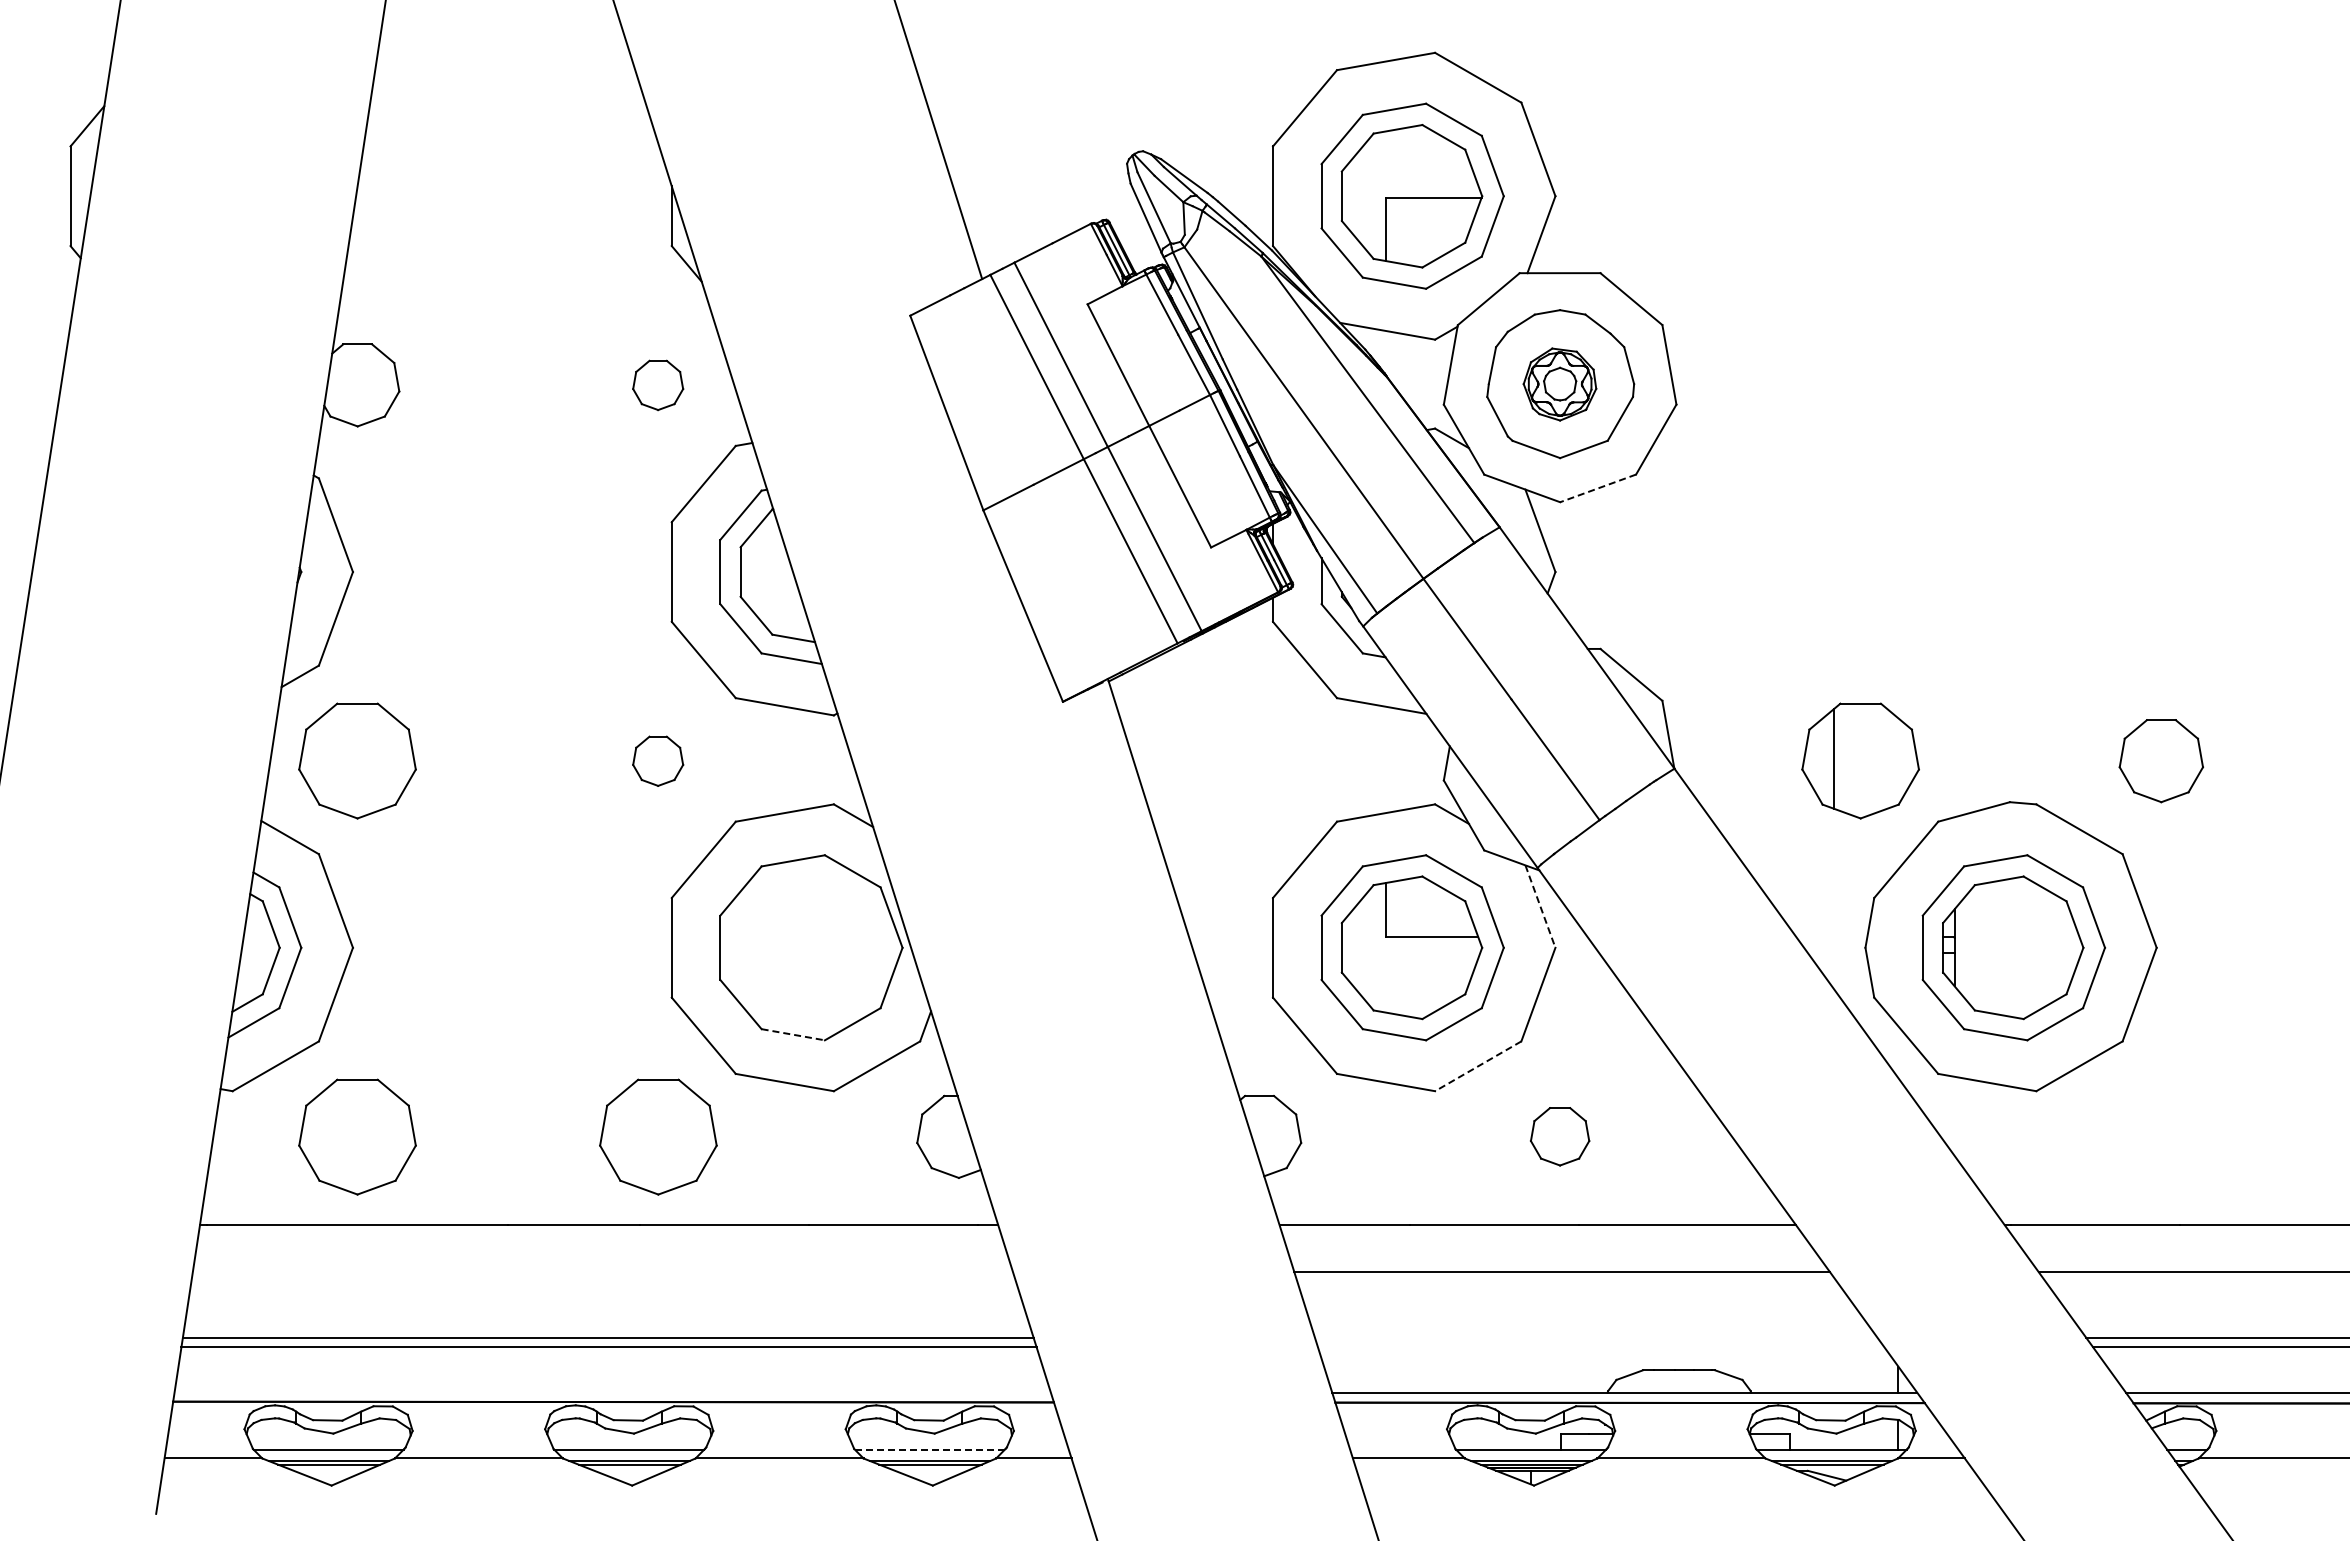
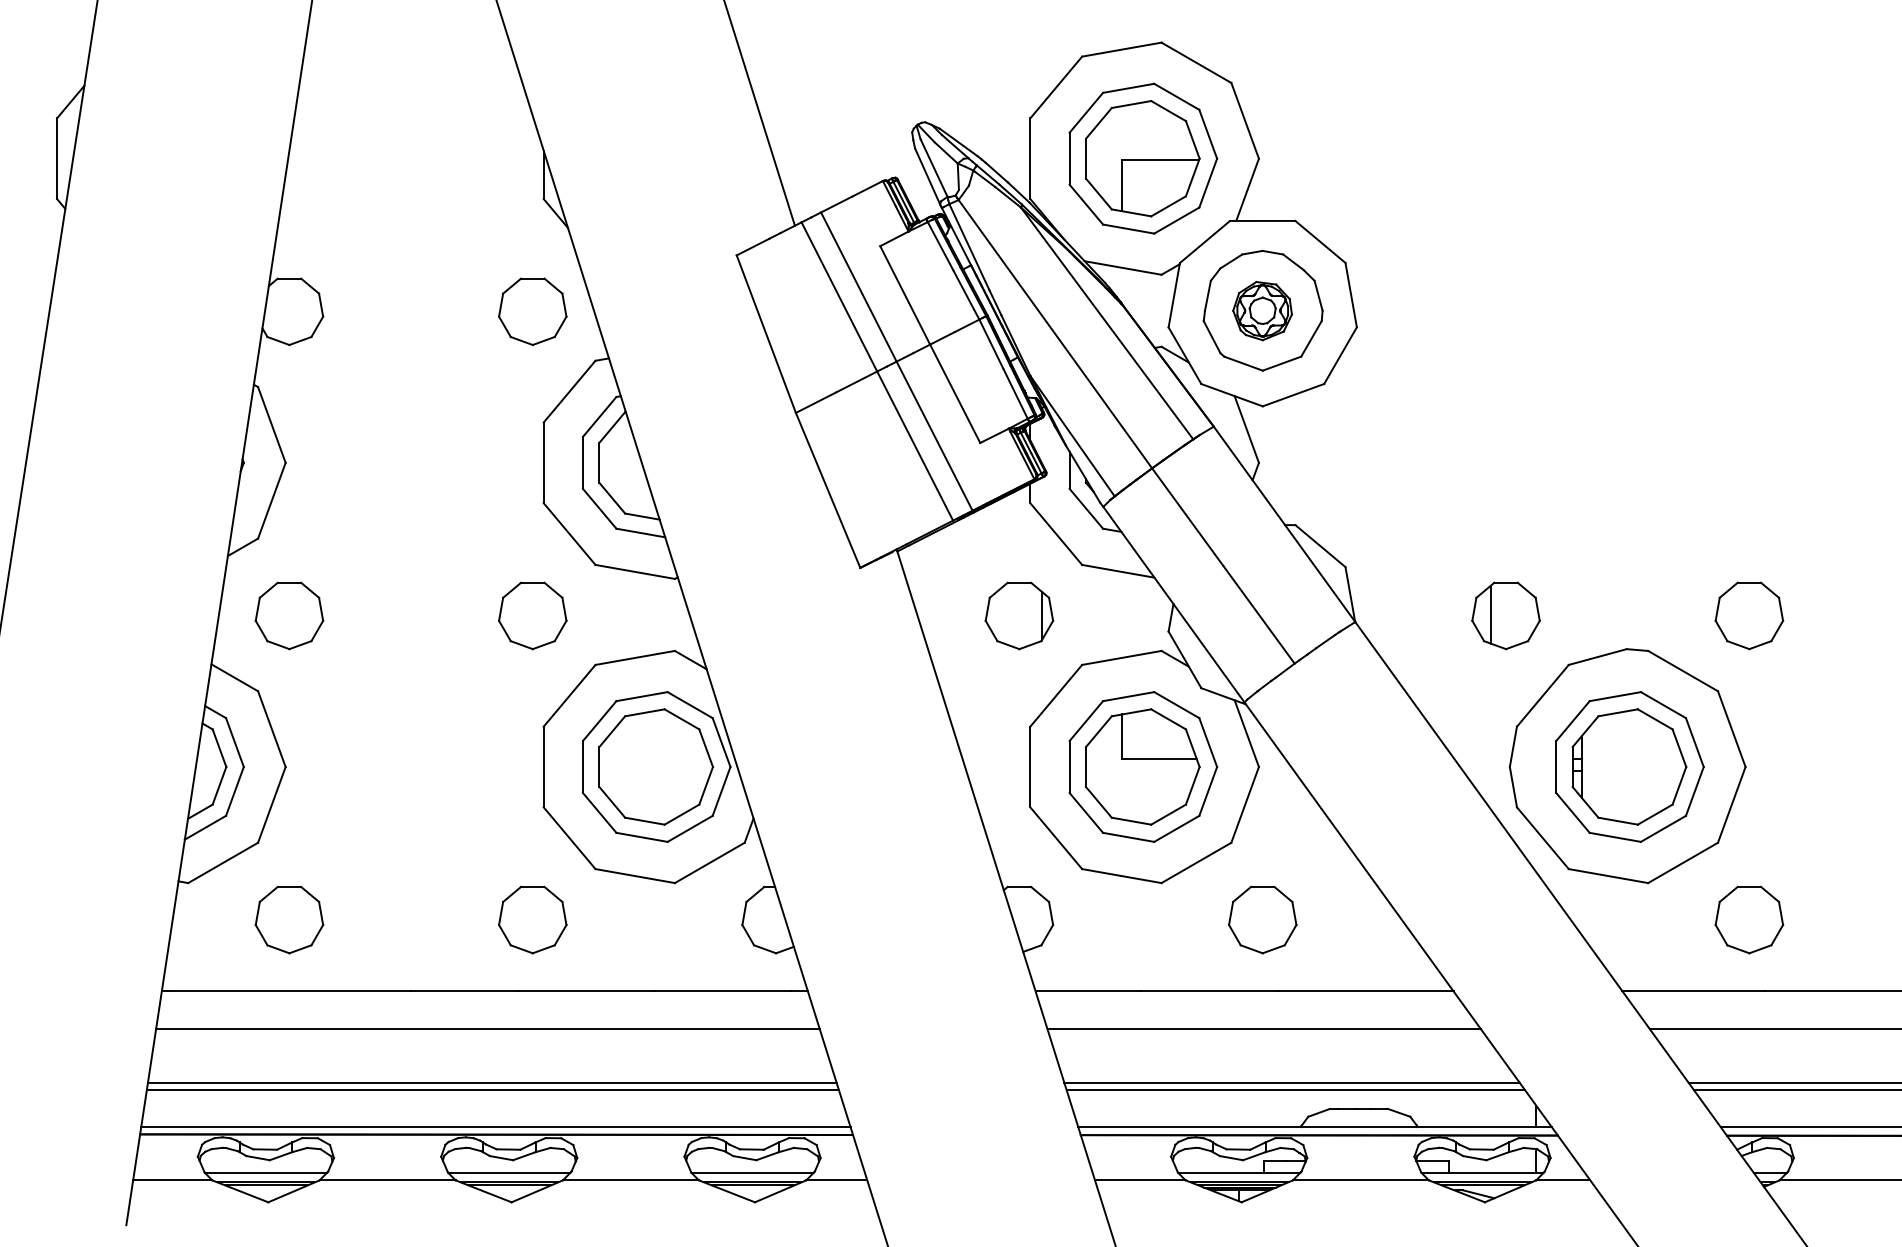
part: (657, 385) -> (532, 311), size x1.67
line: (1597, 488) -> (1292, 395), dashed -> solid
part: (357, 761) -> (289, 616), size x0.71
part: (657, 761) -> (532, 616), size x1.67
part: (1259, 761) -> (1019, 616), added
part: (1860, 761) -> (1505, 616), size x0.71
line: (1540, 906) -> (1246, 733), dashed -> solid
part: (810, 947) -> (655, 766), added
line: (793, 1034) -> (642, 837), dashed -> solid
line: (1478, 1066) -> (1196, 863), dashed -> solid
part: (357, 1136) -> (289, 919), size x0.71
part: (657, 1136) -> (532, 919), size x0.71
part: (1559, 1136) -> (1262, 919), size x1.43
part: (2160, 1136) -> (1748, 919), added
line: (602, 1271) -> (487, 1029), added
line: (1595, 1337) -> (1291, 1082), added
line: (1600, 1347) -> (1295, 1090), added
line: (612, 1392) -> (495, 1126), added
line: (929, 1449) -> (752, 1173), dashed -> solid

